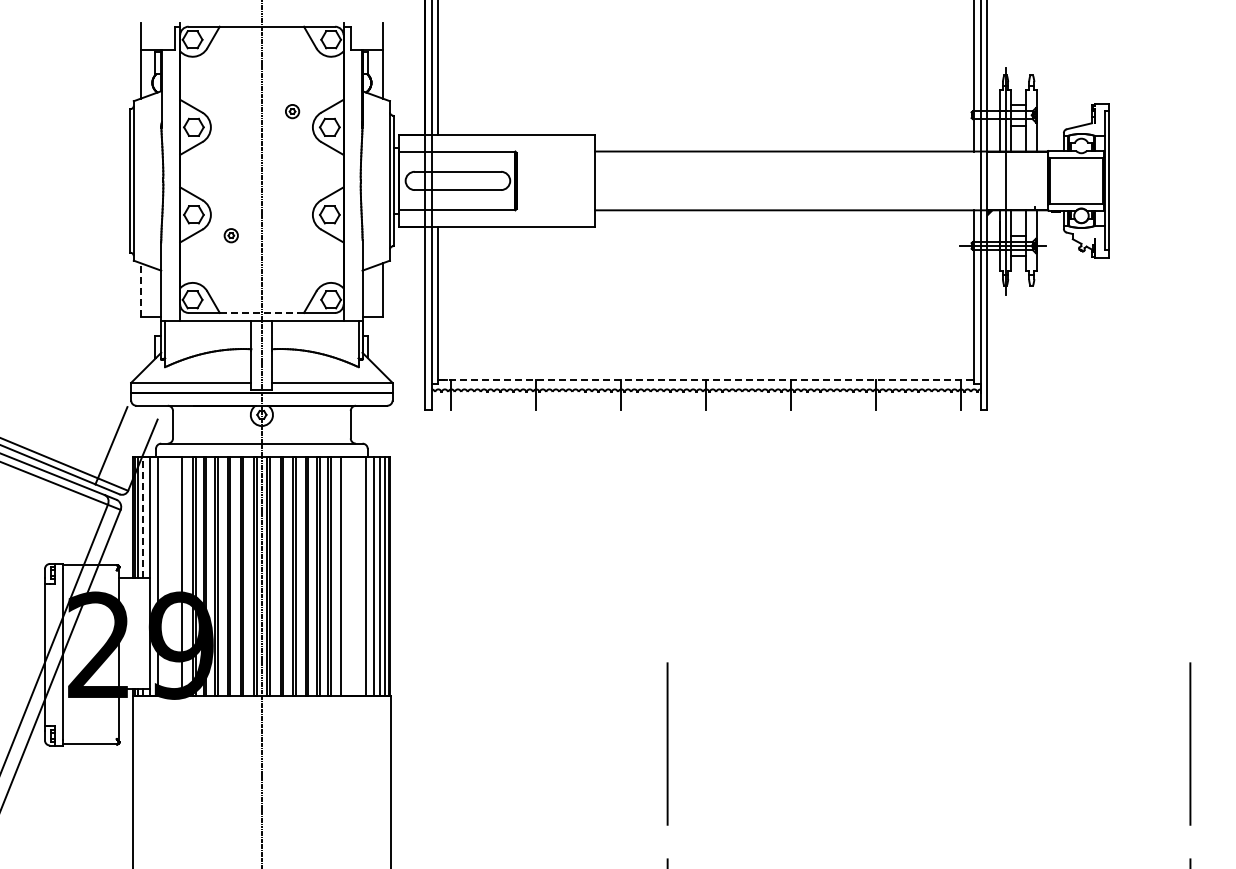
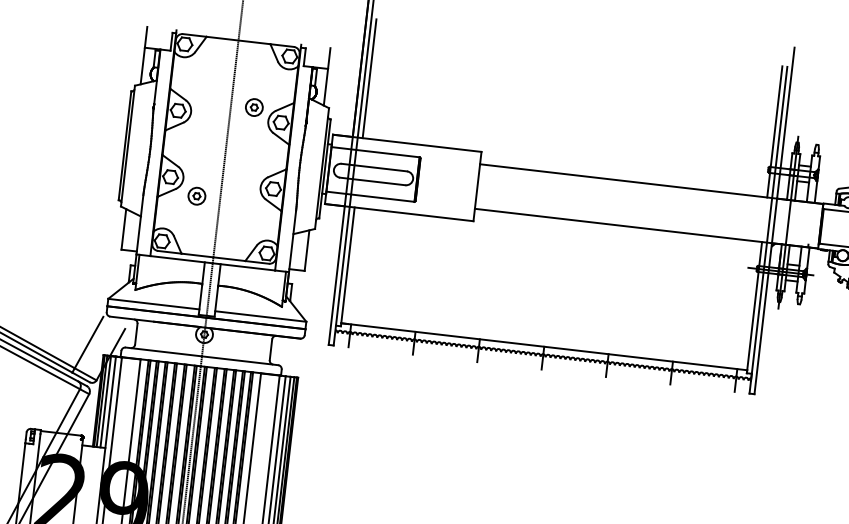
part: (292, 111) -> (254, 107), size x1.67
part: (231, 235) -> (197, 196), size x1.67
line: (141, 290) -> (124, 229), dashed -> solid
line: (262, 312) -> (213, 257), dashed -> solid
line: (706, 379) -> (544, 346), dashed -> solid
line: (143, 516) -> (105, 401), dashed -> solid

